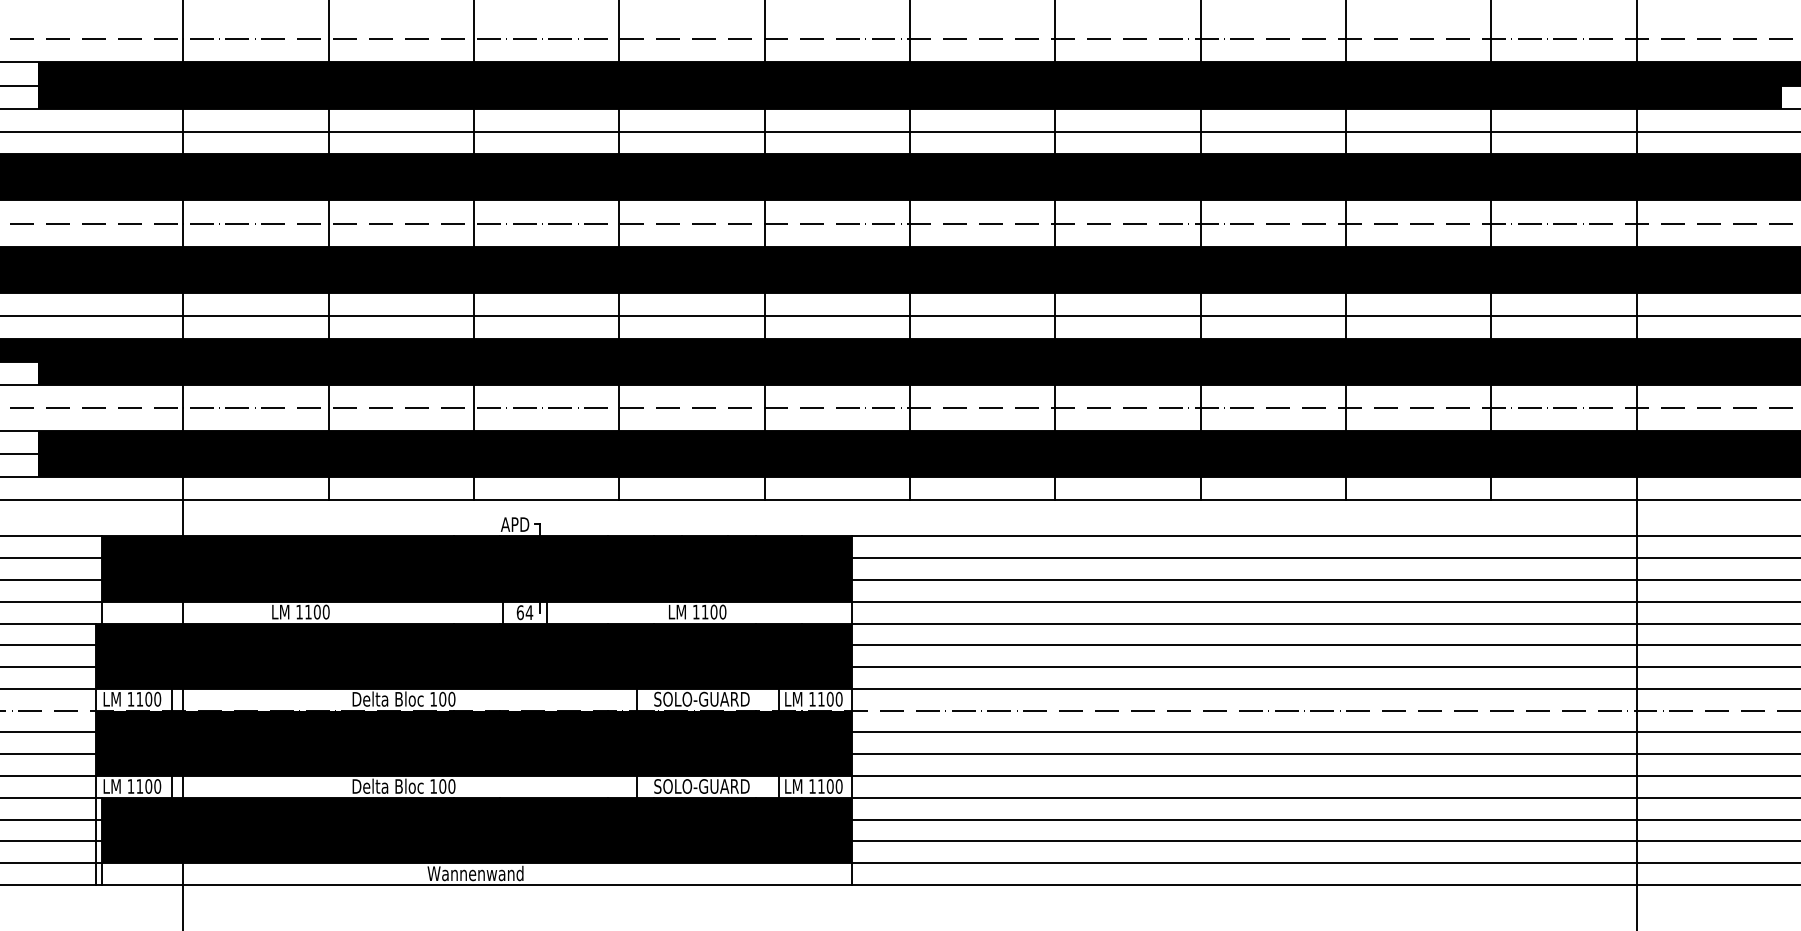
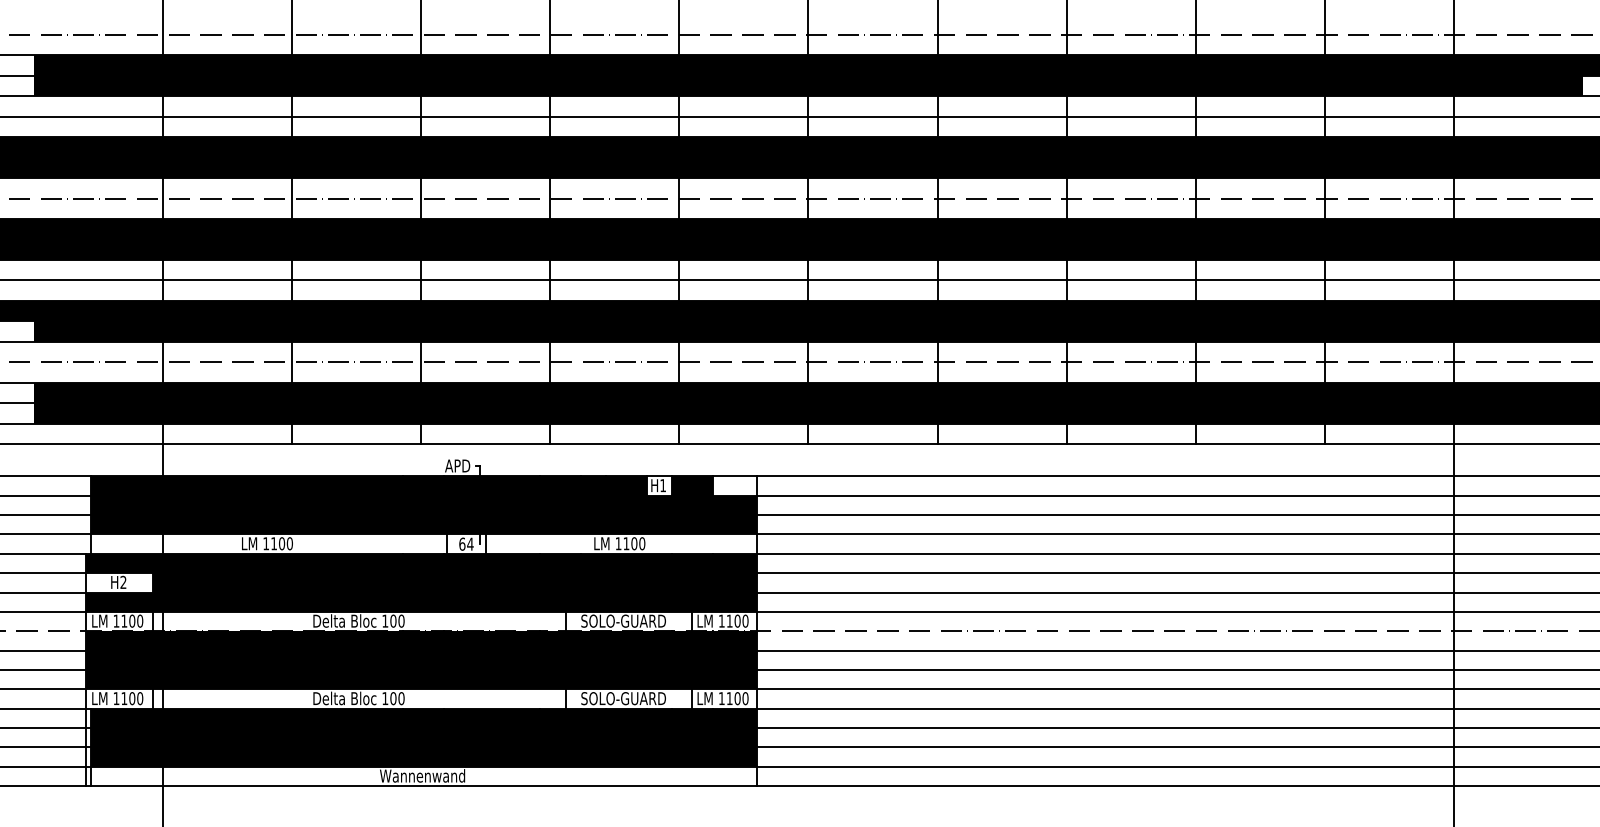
fill: (742, 546) -> (659, 485), removed
fill: (826, 546) -> (734, 485), removed
fill: (133, 655) -> (118, 582), removed

